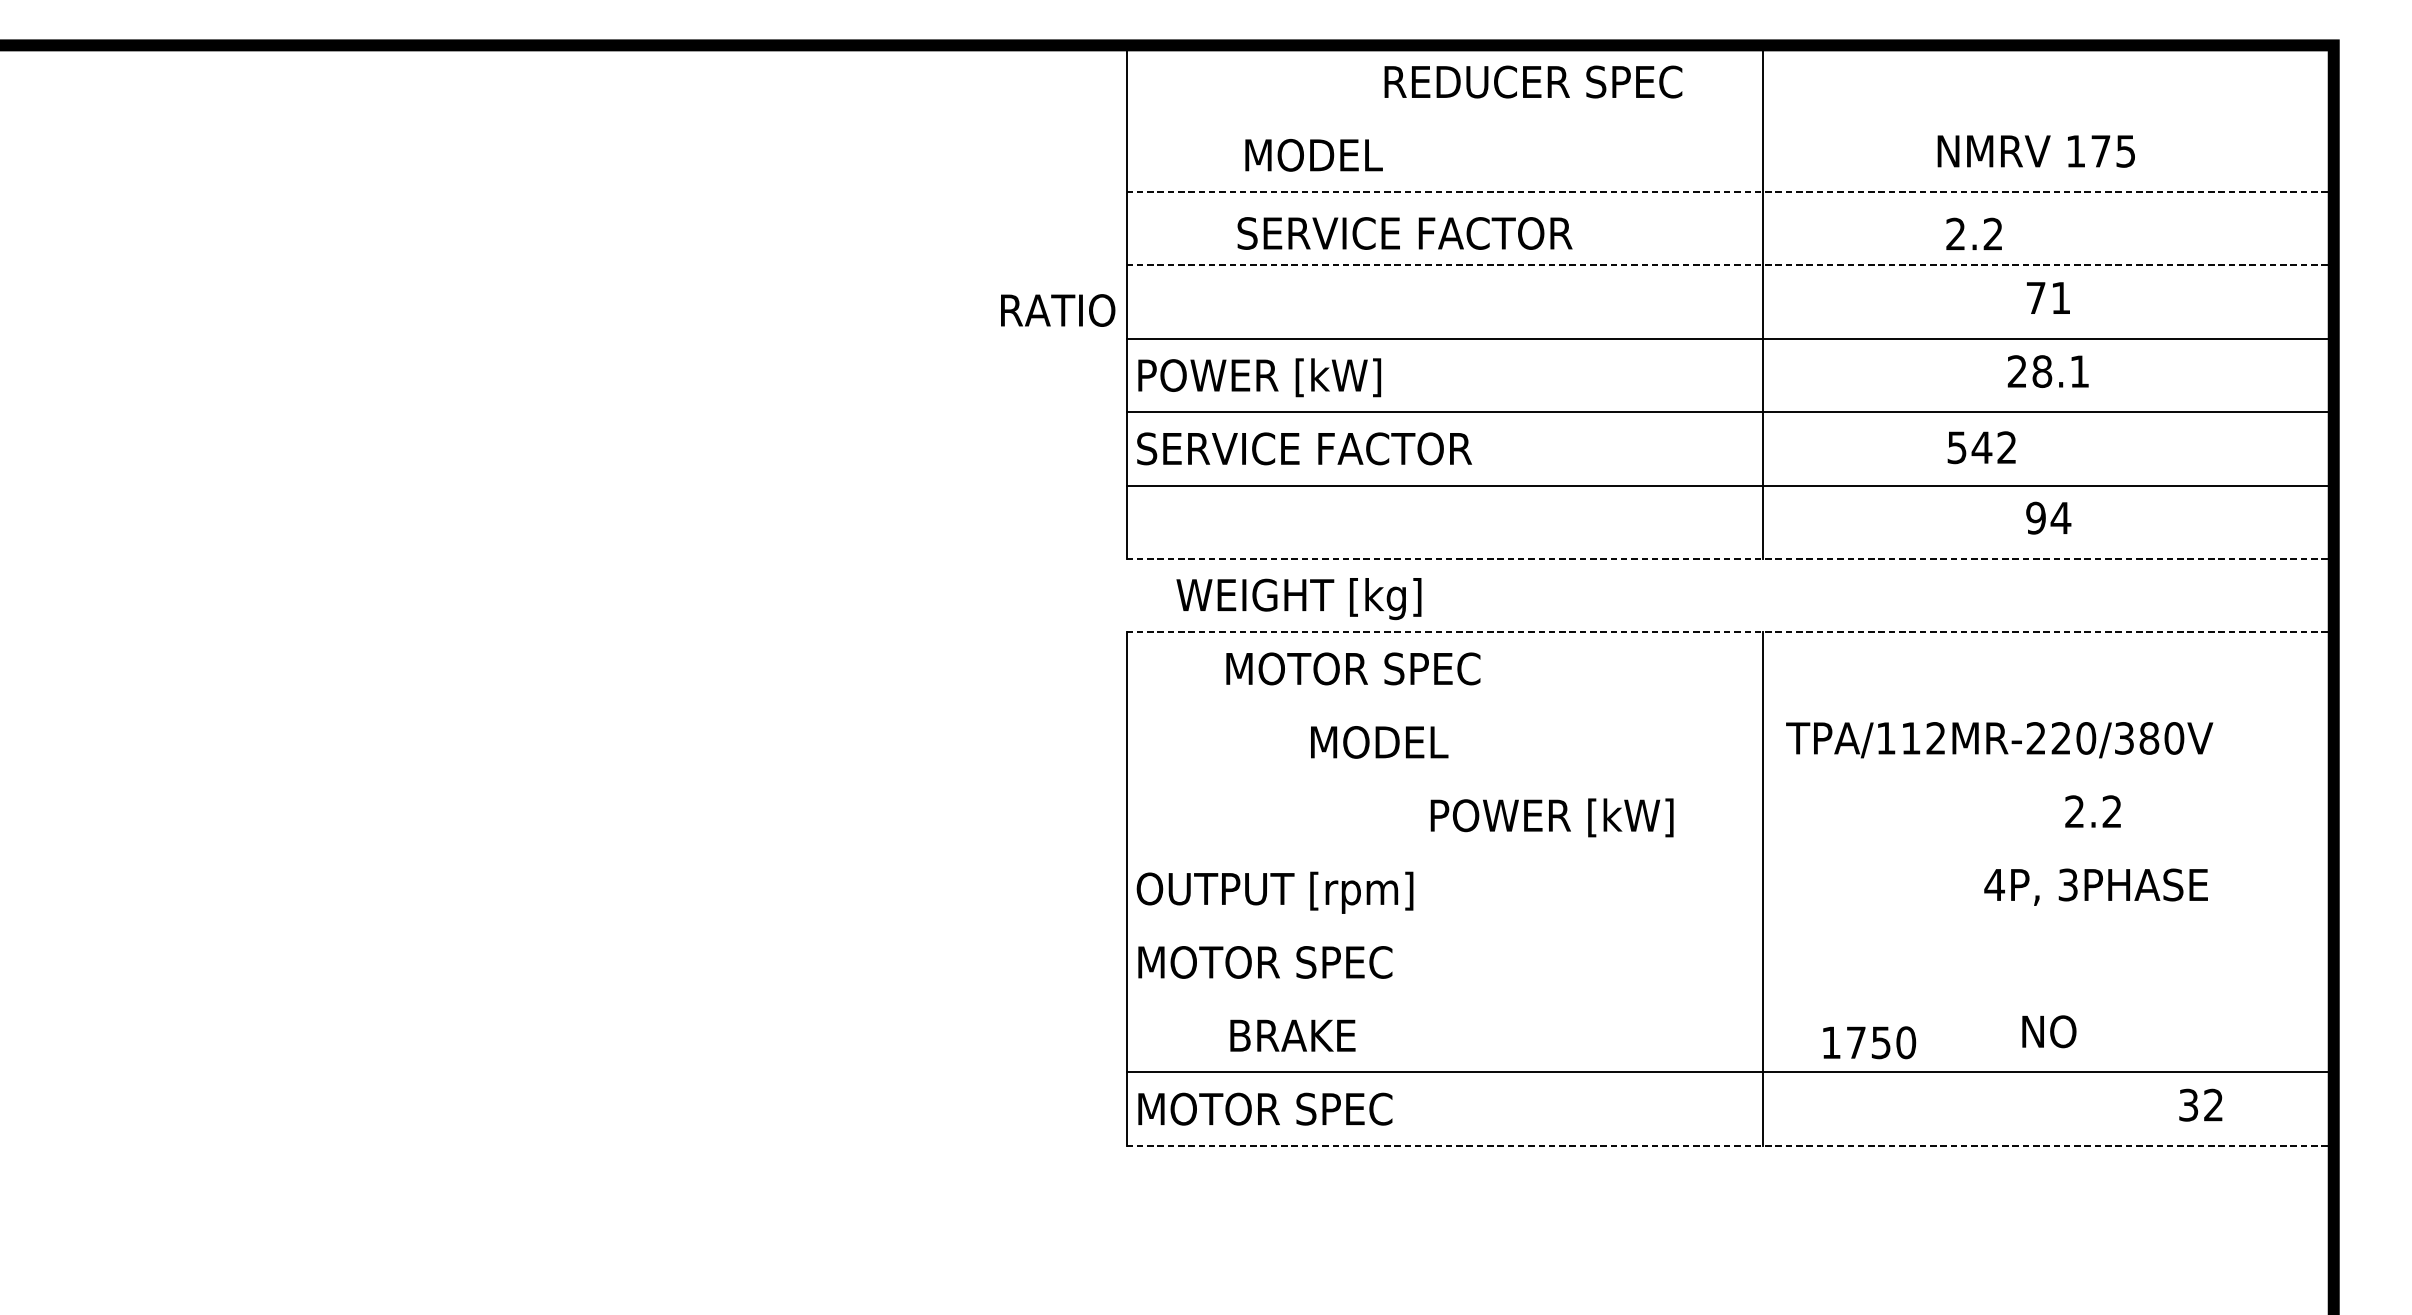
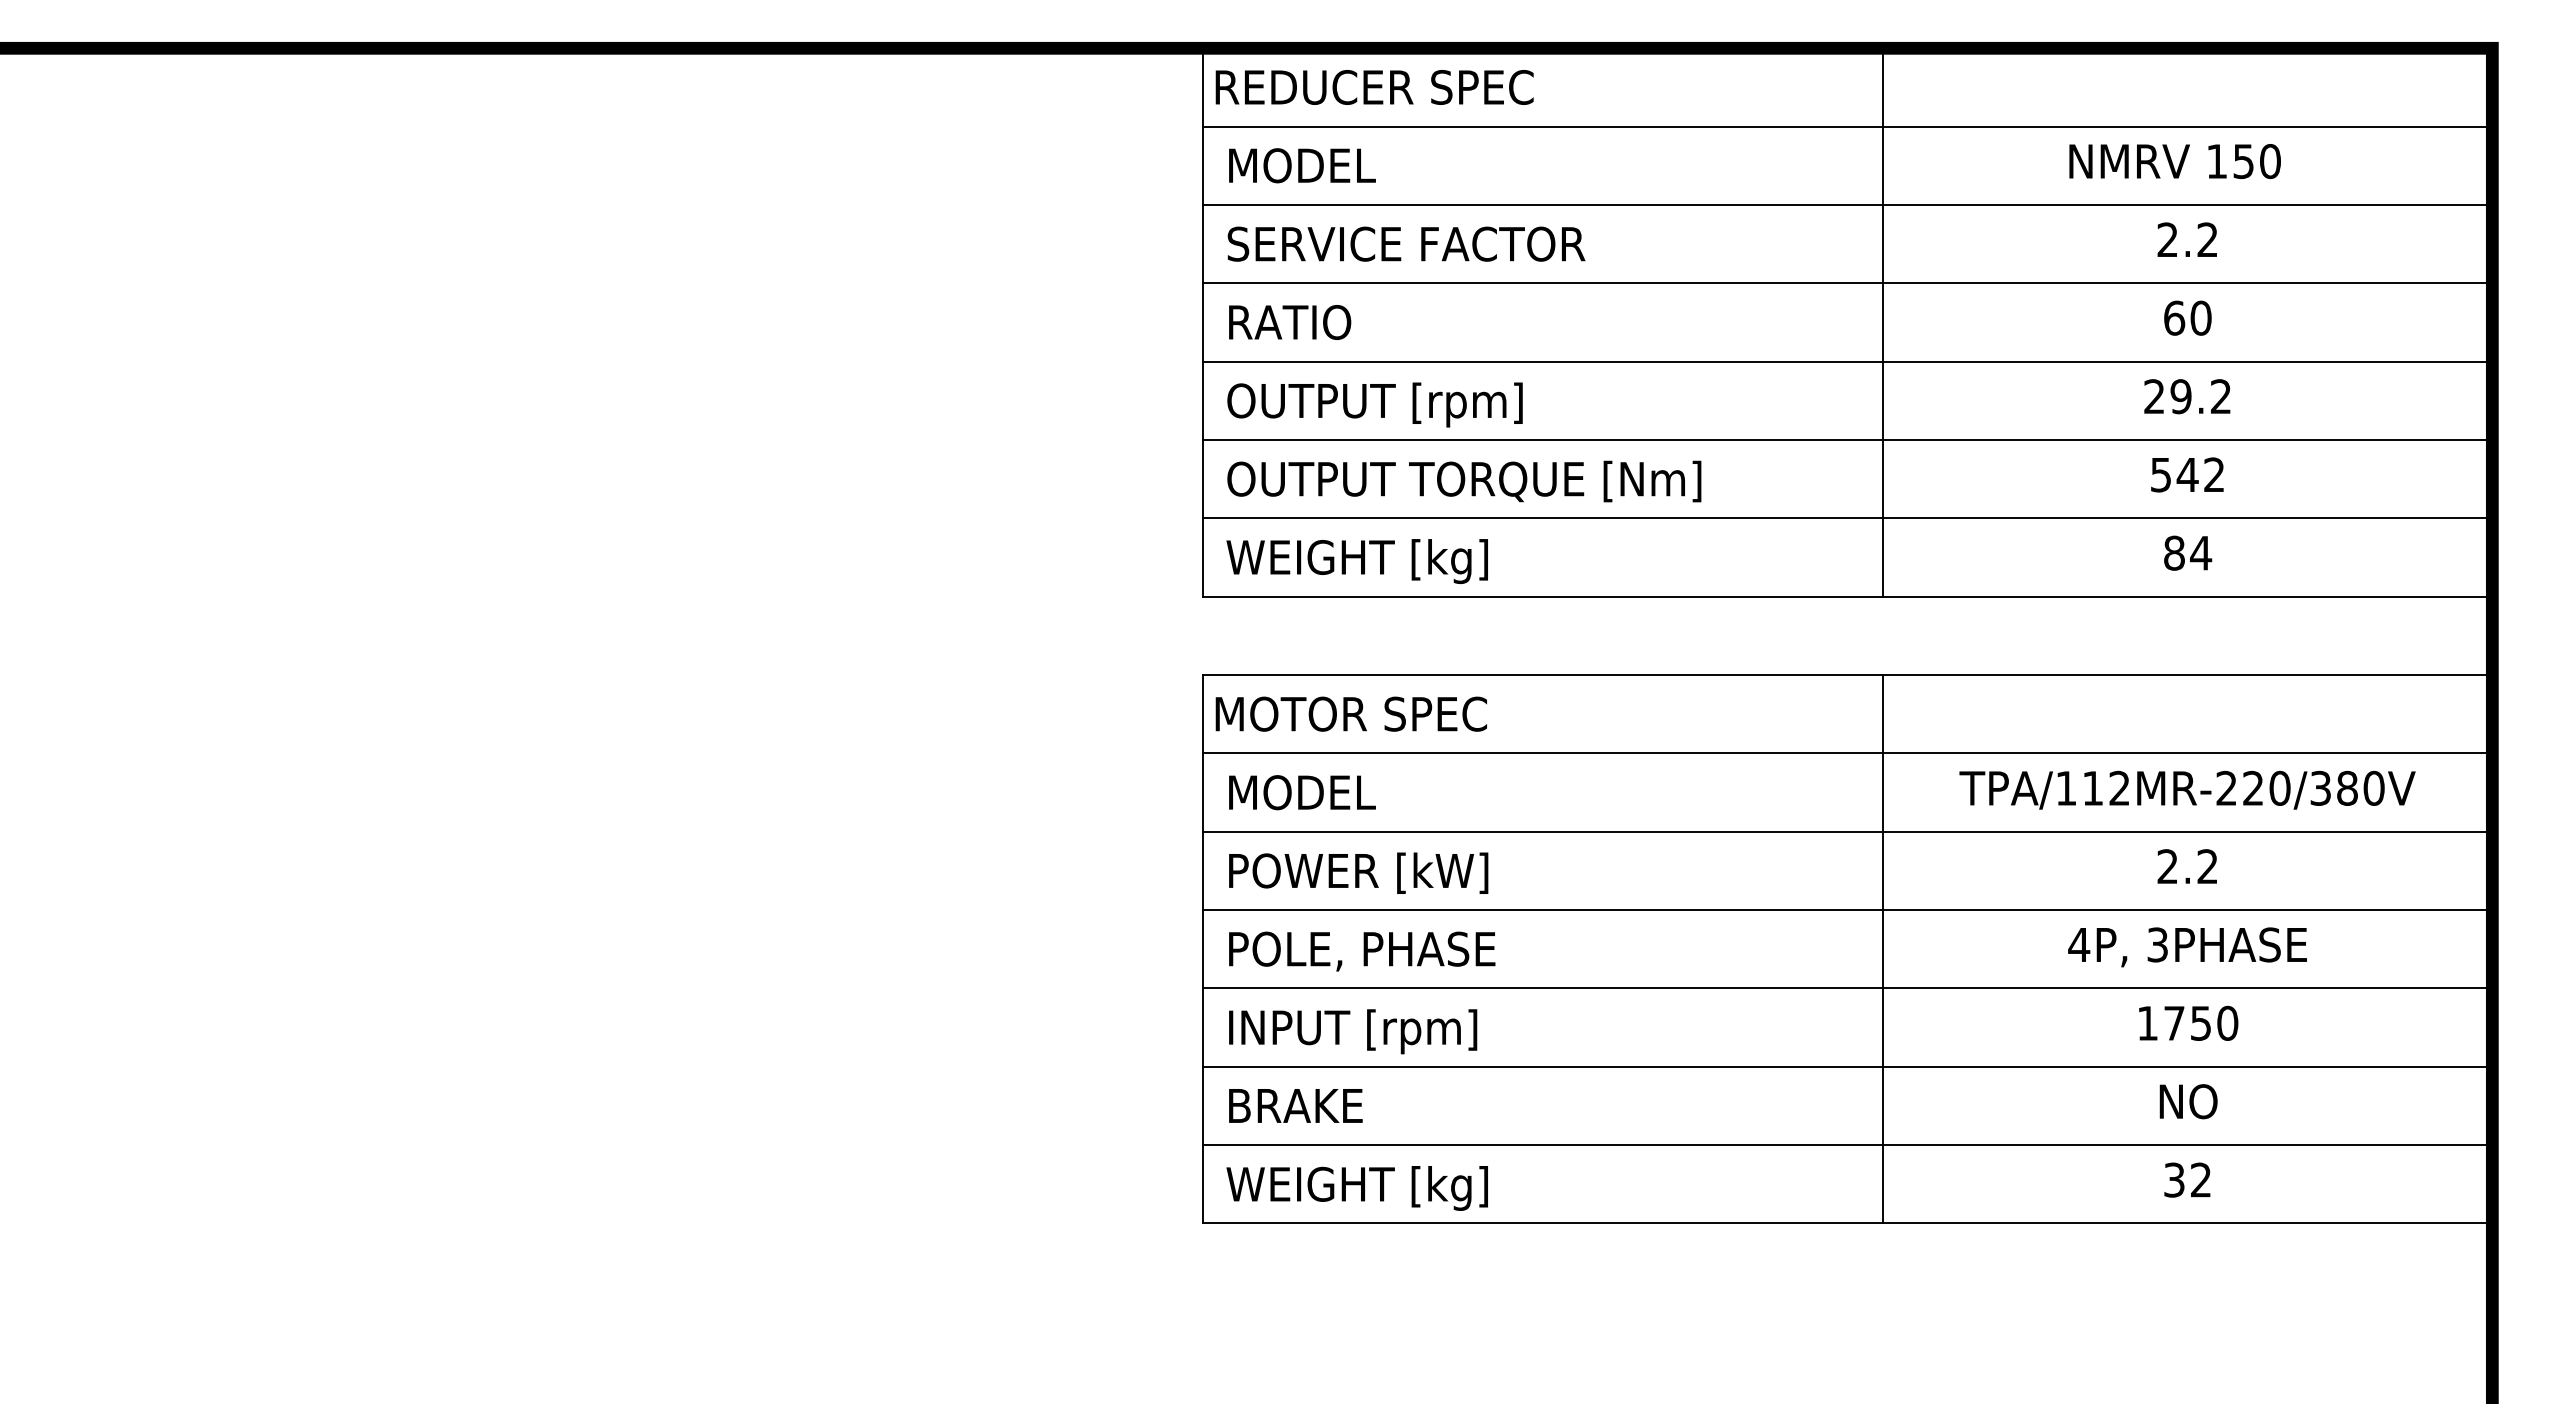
text: (1533, 82) -> (1374, 87), moved
line: (1729, 118) -> (1847, 126), added
text: (2112, 151) -> (2256, 161), 175 -> 150
text: (1314, 155) -> (1302, 165), moved
line: (1729, 191) -> (1847, 204), dashed -> solid
text: (1404, 232) -> (1406, 243), moved
text: (1973, 233) -> (2186, 239), moved
line: (1729, 265) -> (1847, 283), dashed -> solid
text: (2048, 297) -> (2187, 317), 71 -> 60
text: (1058, 310) -> (1290, 322), moved
text: (2060, 371) -> (2200, 396), 28.1 -> 29.2
text: (1281, 378) -> (1368, 404), POWER [kW] -> OUTPUT [rpm]
text: (1981, 447) -> (2187, 474), moved
text: (1364, 451) -> (1457, 481), SERVICE FACTOR -> OUTPUT TORQUE [Nm]
text: (2035, 517) -> (2173, 552), 94 -> 84
line: (1729, 558) -> (1847, 596), dashed -> solid
text: (1298, 598) -> (1356, 561), moved
line: (1729, 631) -> (1847, 674), dashed -> solid
text: (1352, 668) -> (1350, 713), moved
line: (1729, 705) -> (1847, 753), added
text: (1999, 739) -> (2187, 789), moved
text: (1379, 742) -> (1302, 792), moved
line: (1729, 778) -> (1847, 831), added
text: (2092, 811) -> (2186, 866), moved
text: (1551, 817) -> (1358, 872), moved
line: (1729, 852) -> (1847, 910), added
text: (2096, 887) -> (2187, 947), moved
text: (1274, 892) -> (1361, 952), OUTPUT [rpm] -> POLE, PHASE
line: (1729, 925) -> (1847, 988), added
text: (1265, 966) -> (1351, 1031), MOTOR SPEC -> INPUT [rpm]
line: (1729, 998) -> (1847, 1066), added
text: (1292, 1035) -> (1295, 1105), moved
text: (1869, 1041) -> (2188, 1022), moved
text: (2200, 1104) -> (2187, 1179), moved
text: (1265, 1113) -> (1351, 1188), MOTOR SPEC -> WEIGHT [kg]
line: (1729, 1145) -> (1847, 1223), dashed -> solid

